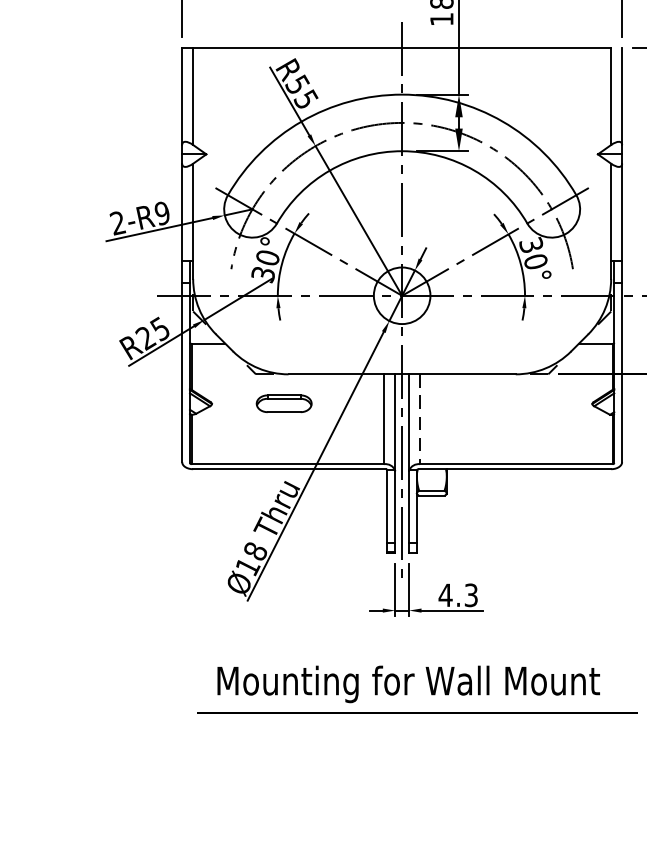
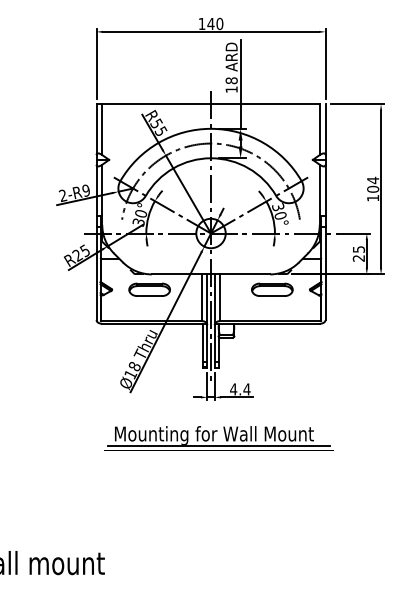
part: (283, 403) -> (149, 289), size x1.43
part: (520, 403) -> (272, 289), added
line: (420, 420) -> (220, 298), dashed -> solid
text: (470, 595) -> (246, 389), 4.3 -> 4.4
line: (416, 704) -> (218, 446), added

